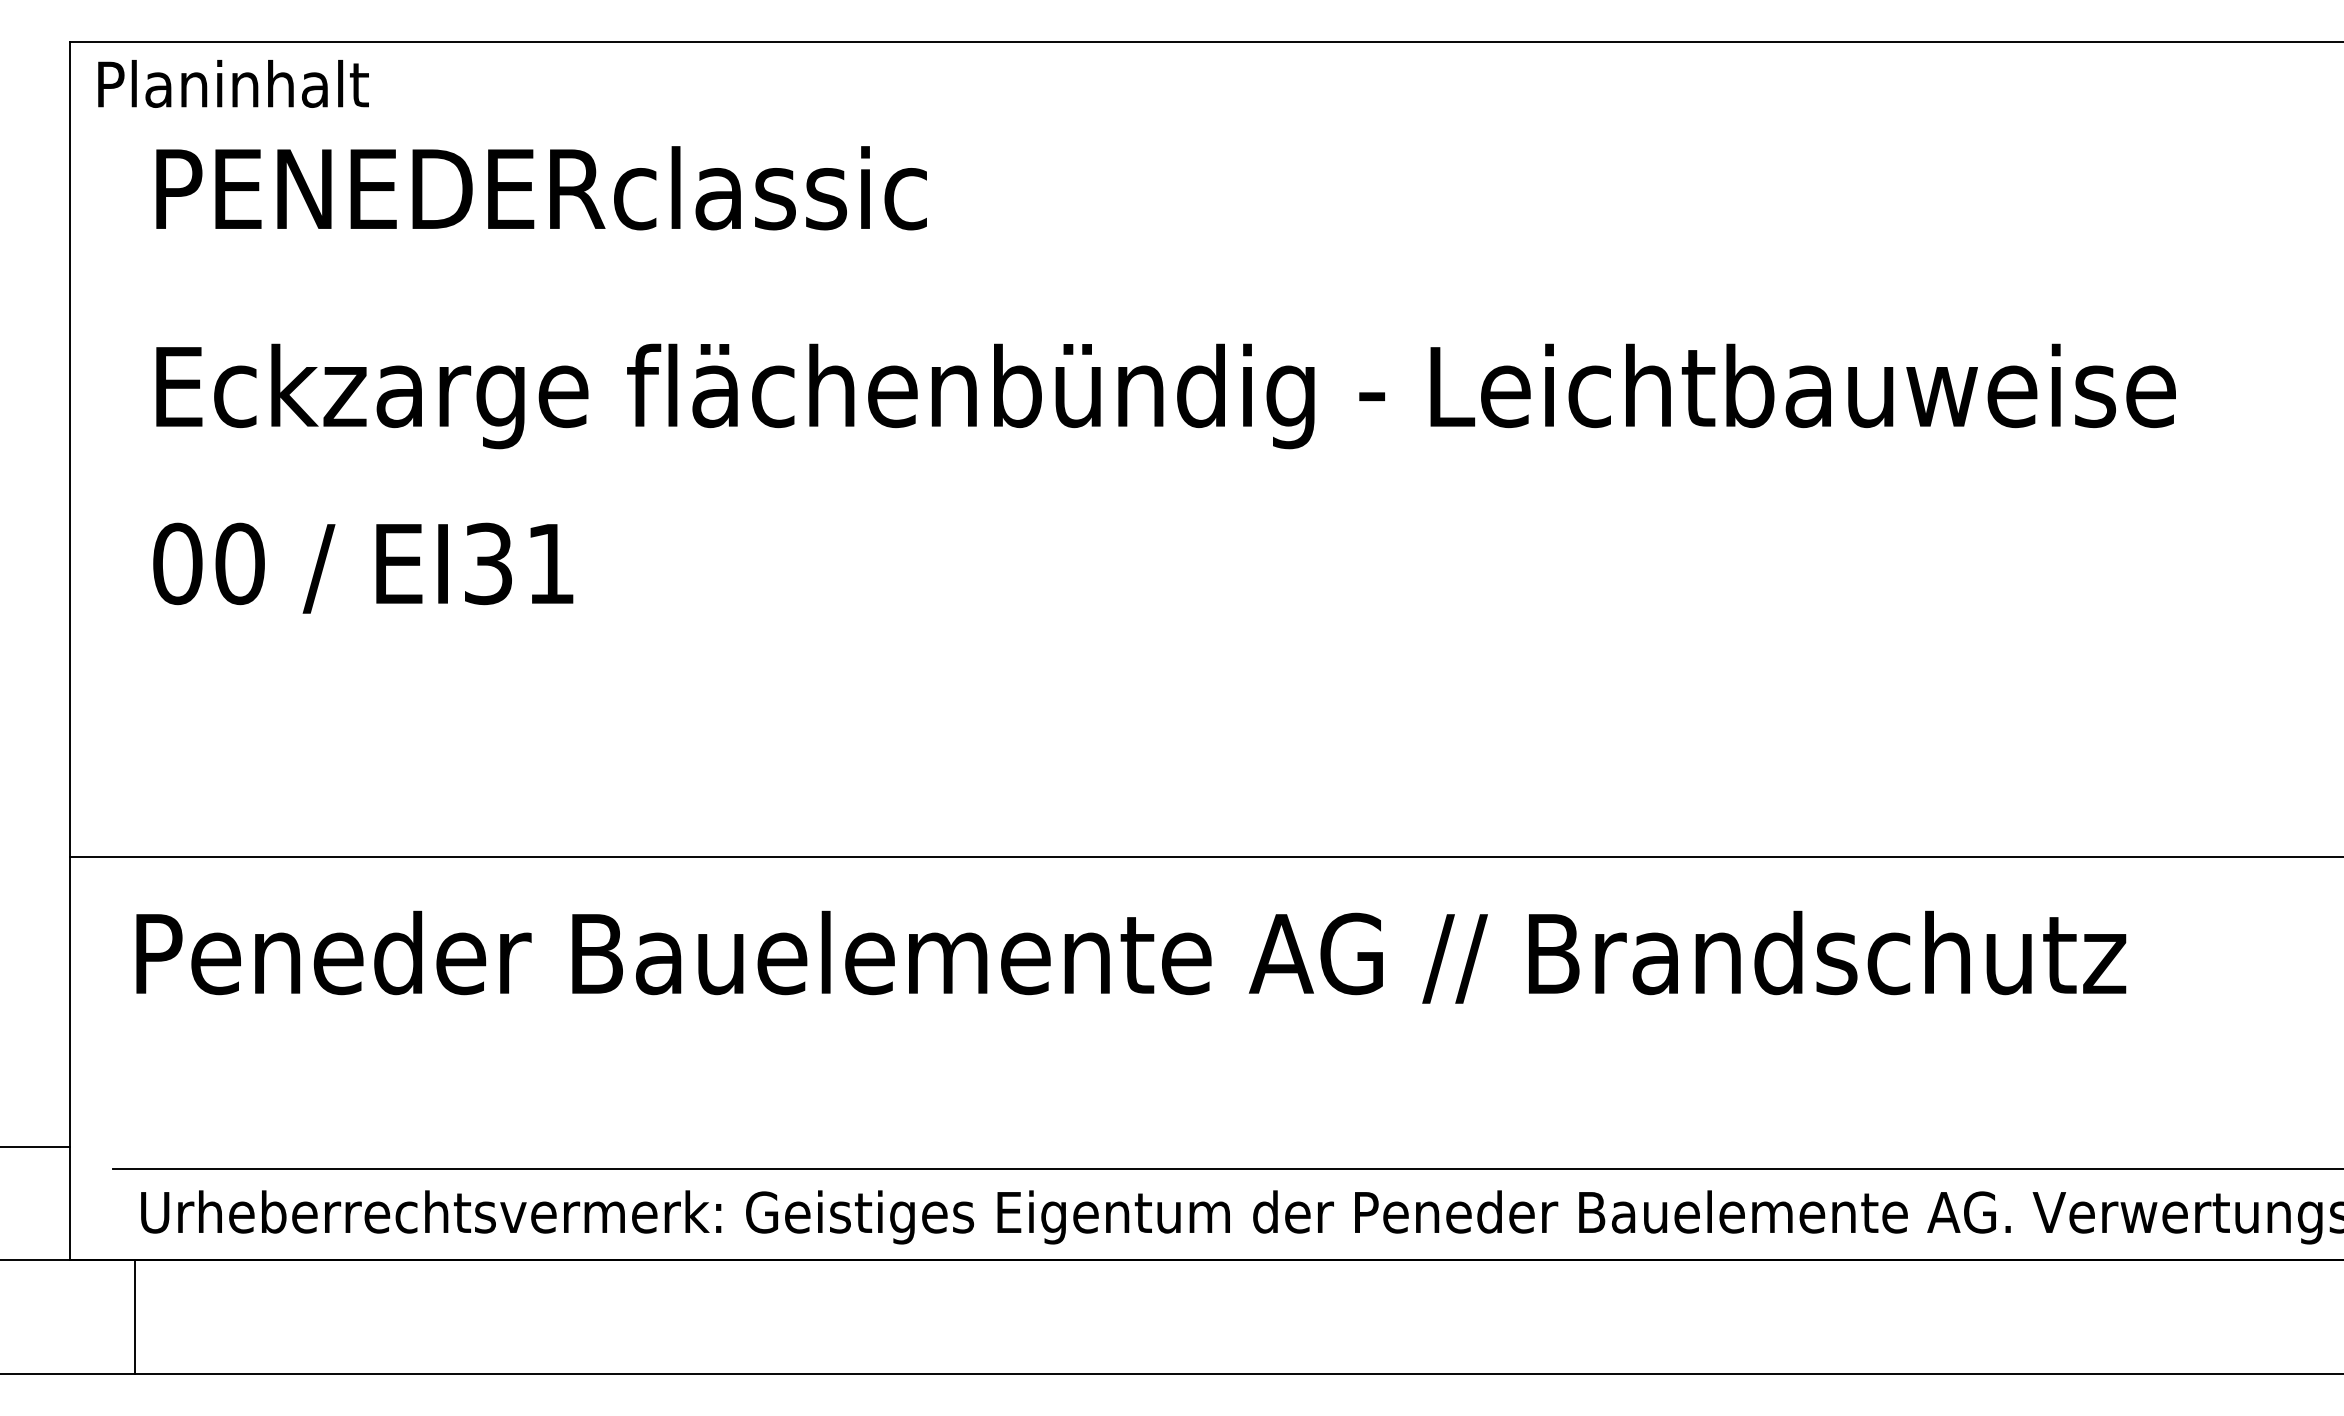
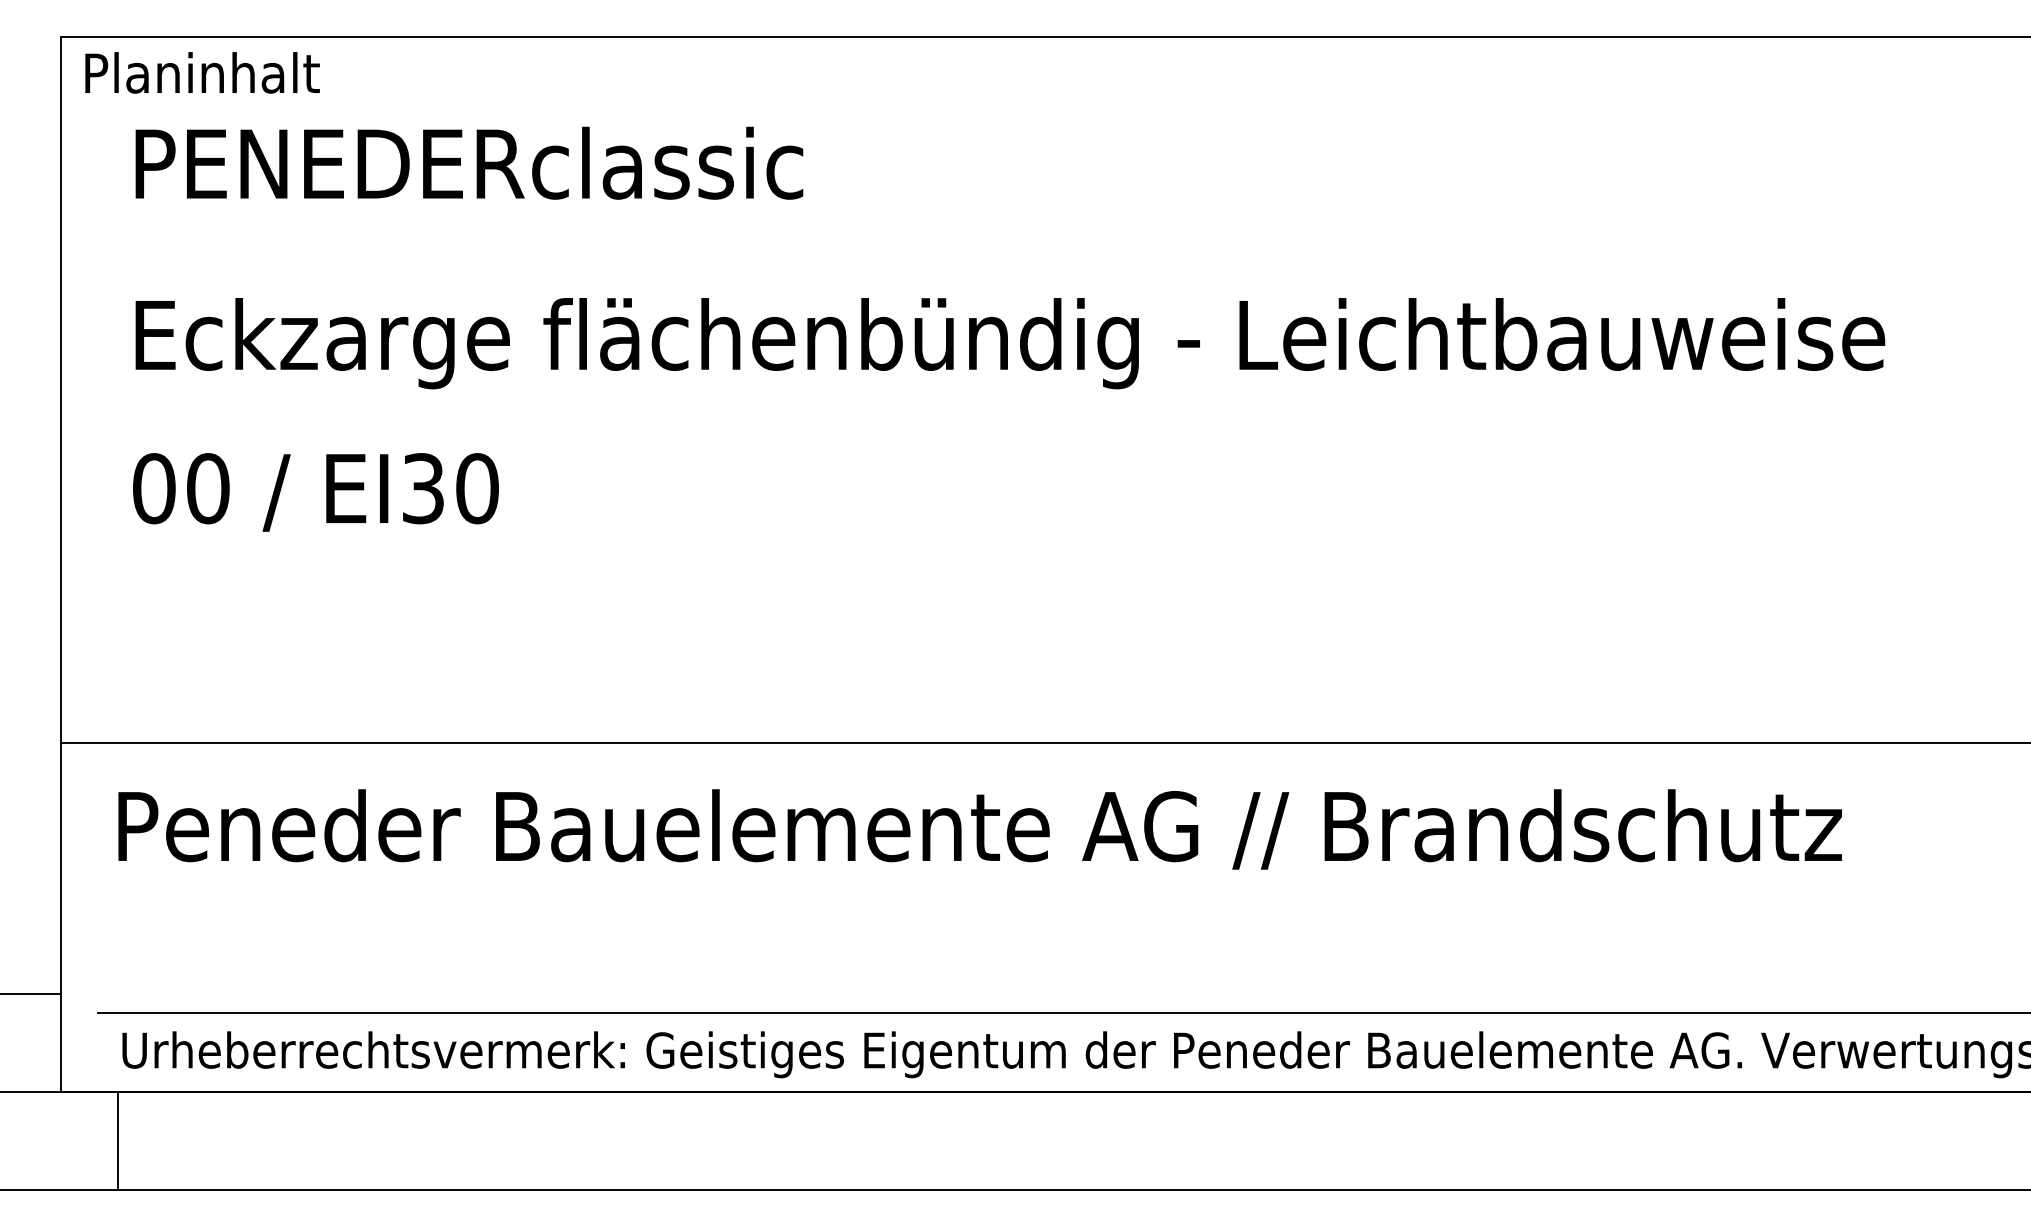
text: (550, 563) -> (477, 488), EI31 -> EI30

